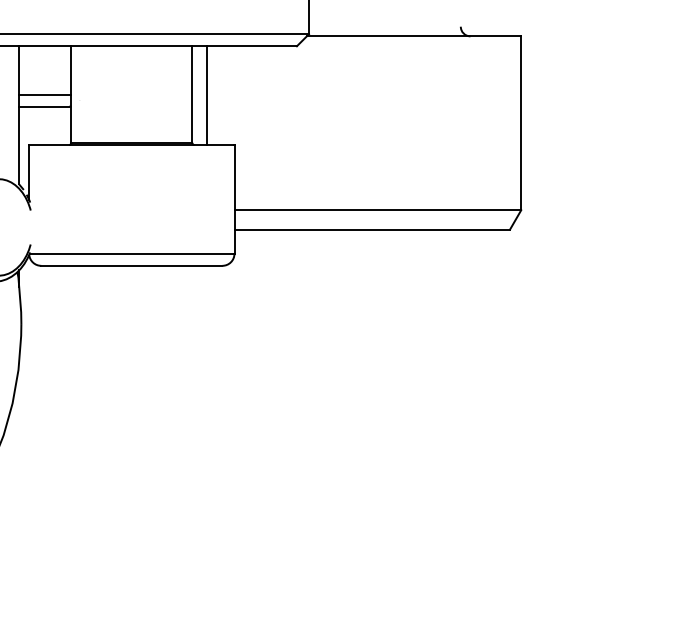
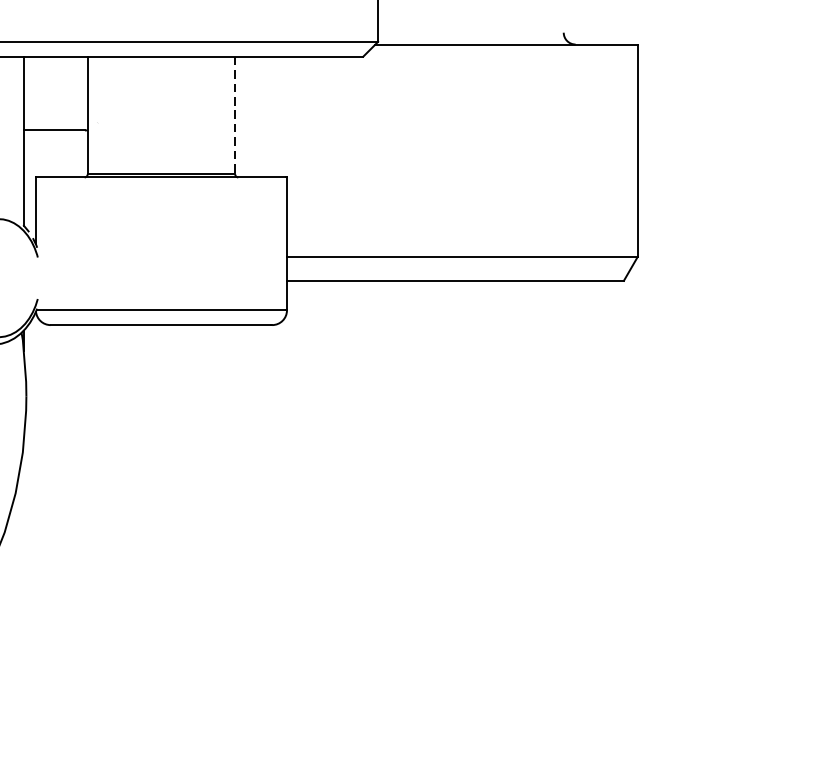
line: (45, 94) -> (55, 115), removed
line: (192, 94) -> (235, 115), solid -> dashed
line: (207, 95) -> (253, 116), removed

